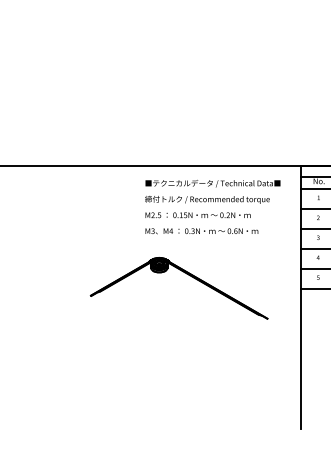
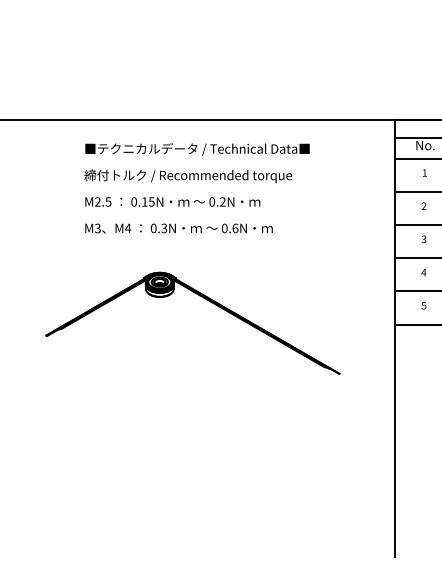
text: (212, 207) -> (196, 189), moved

